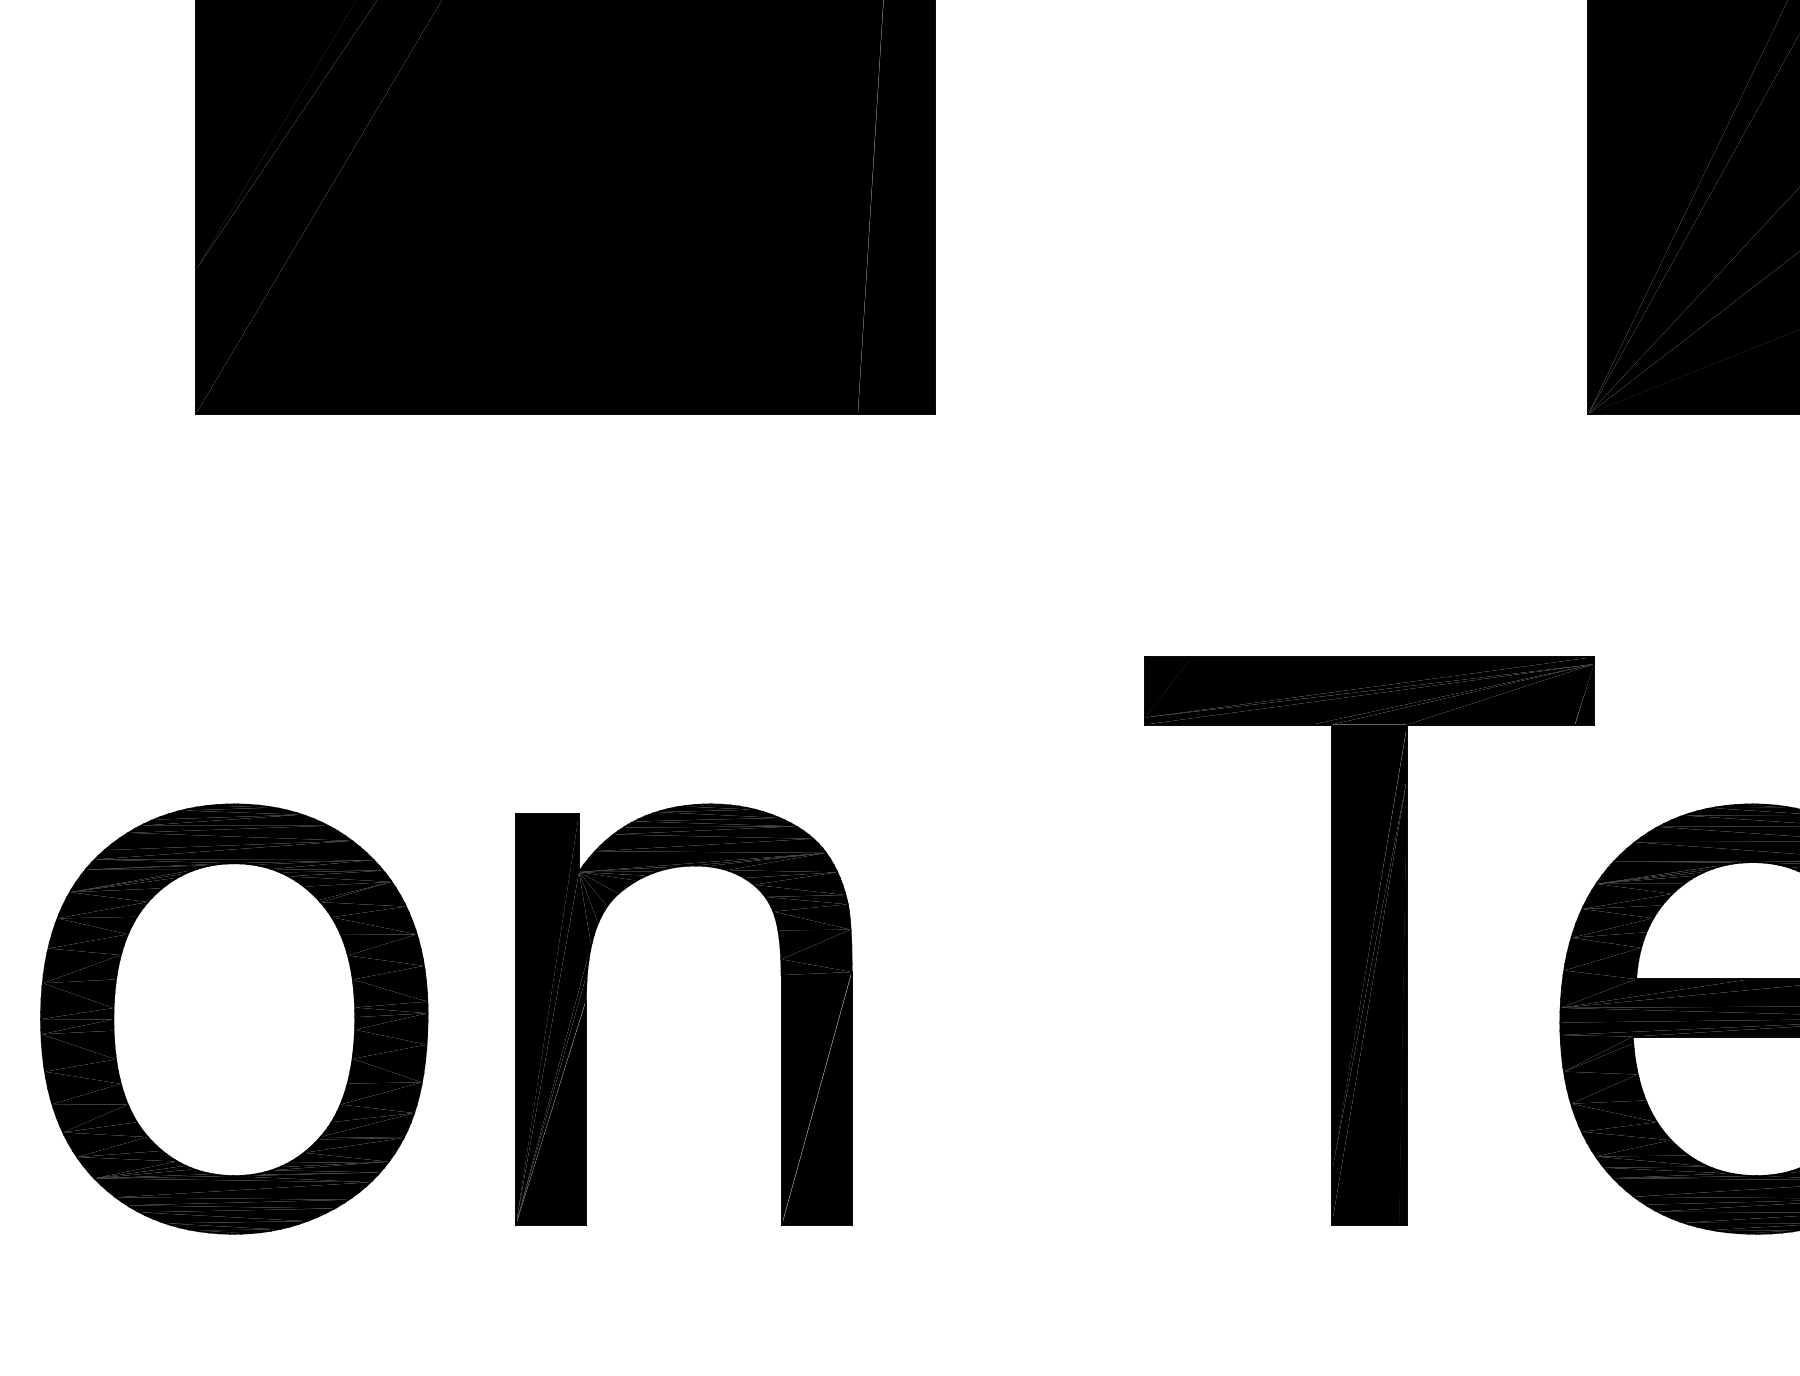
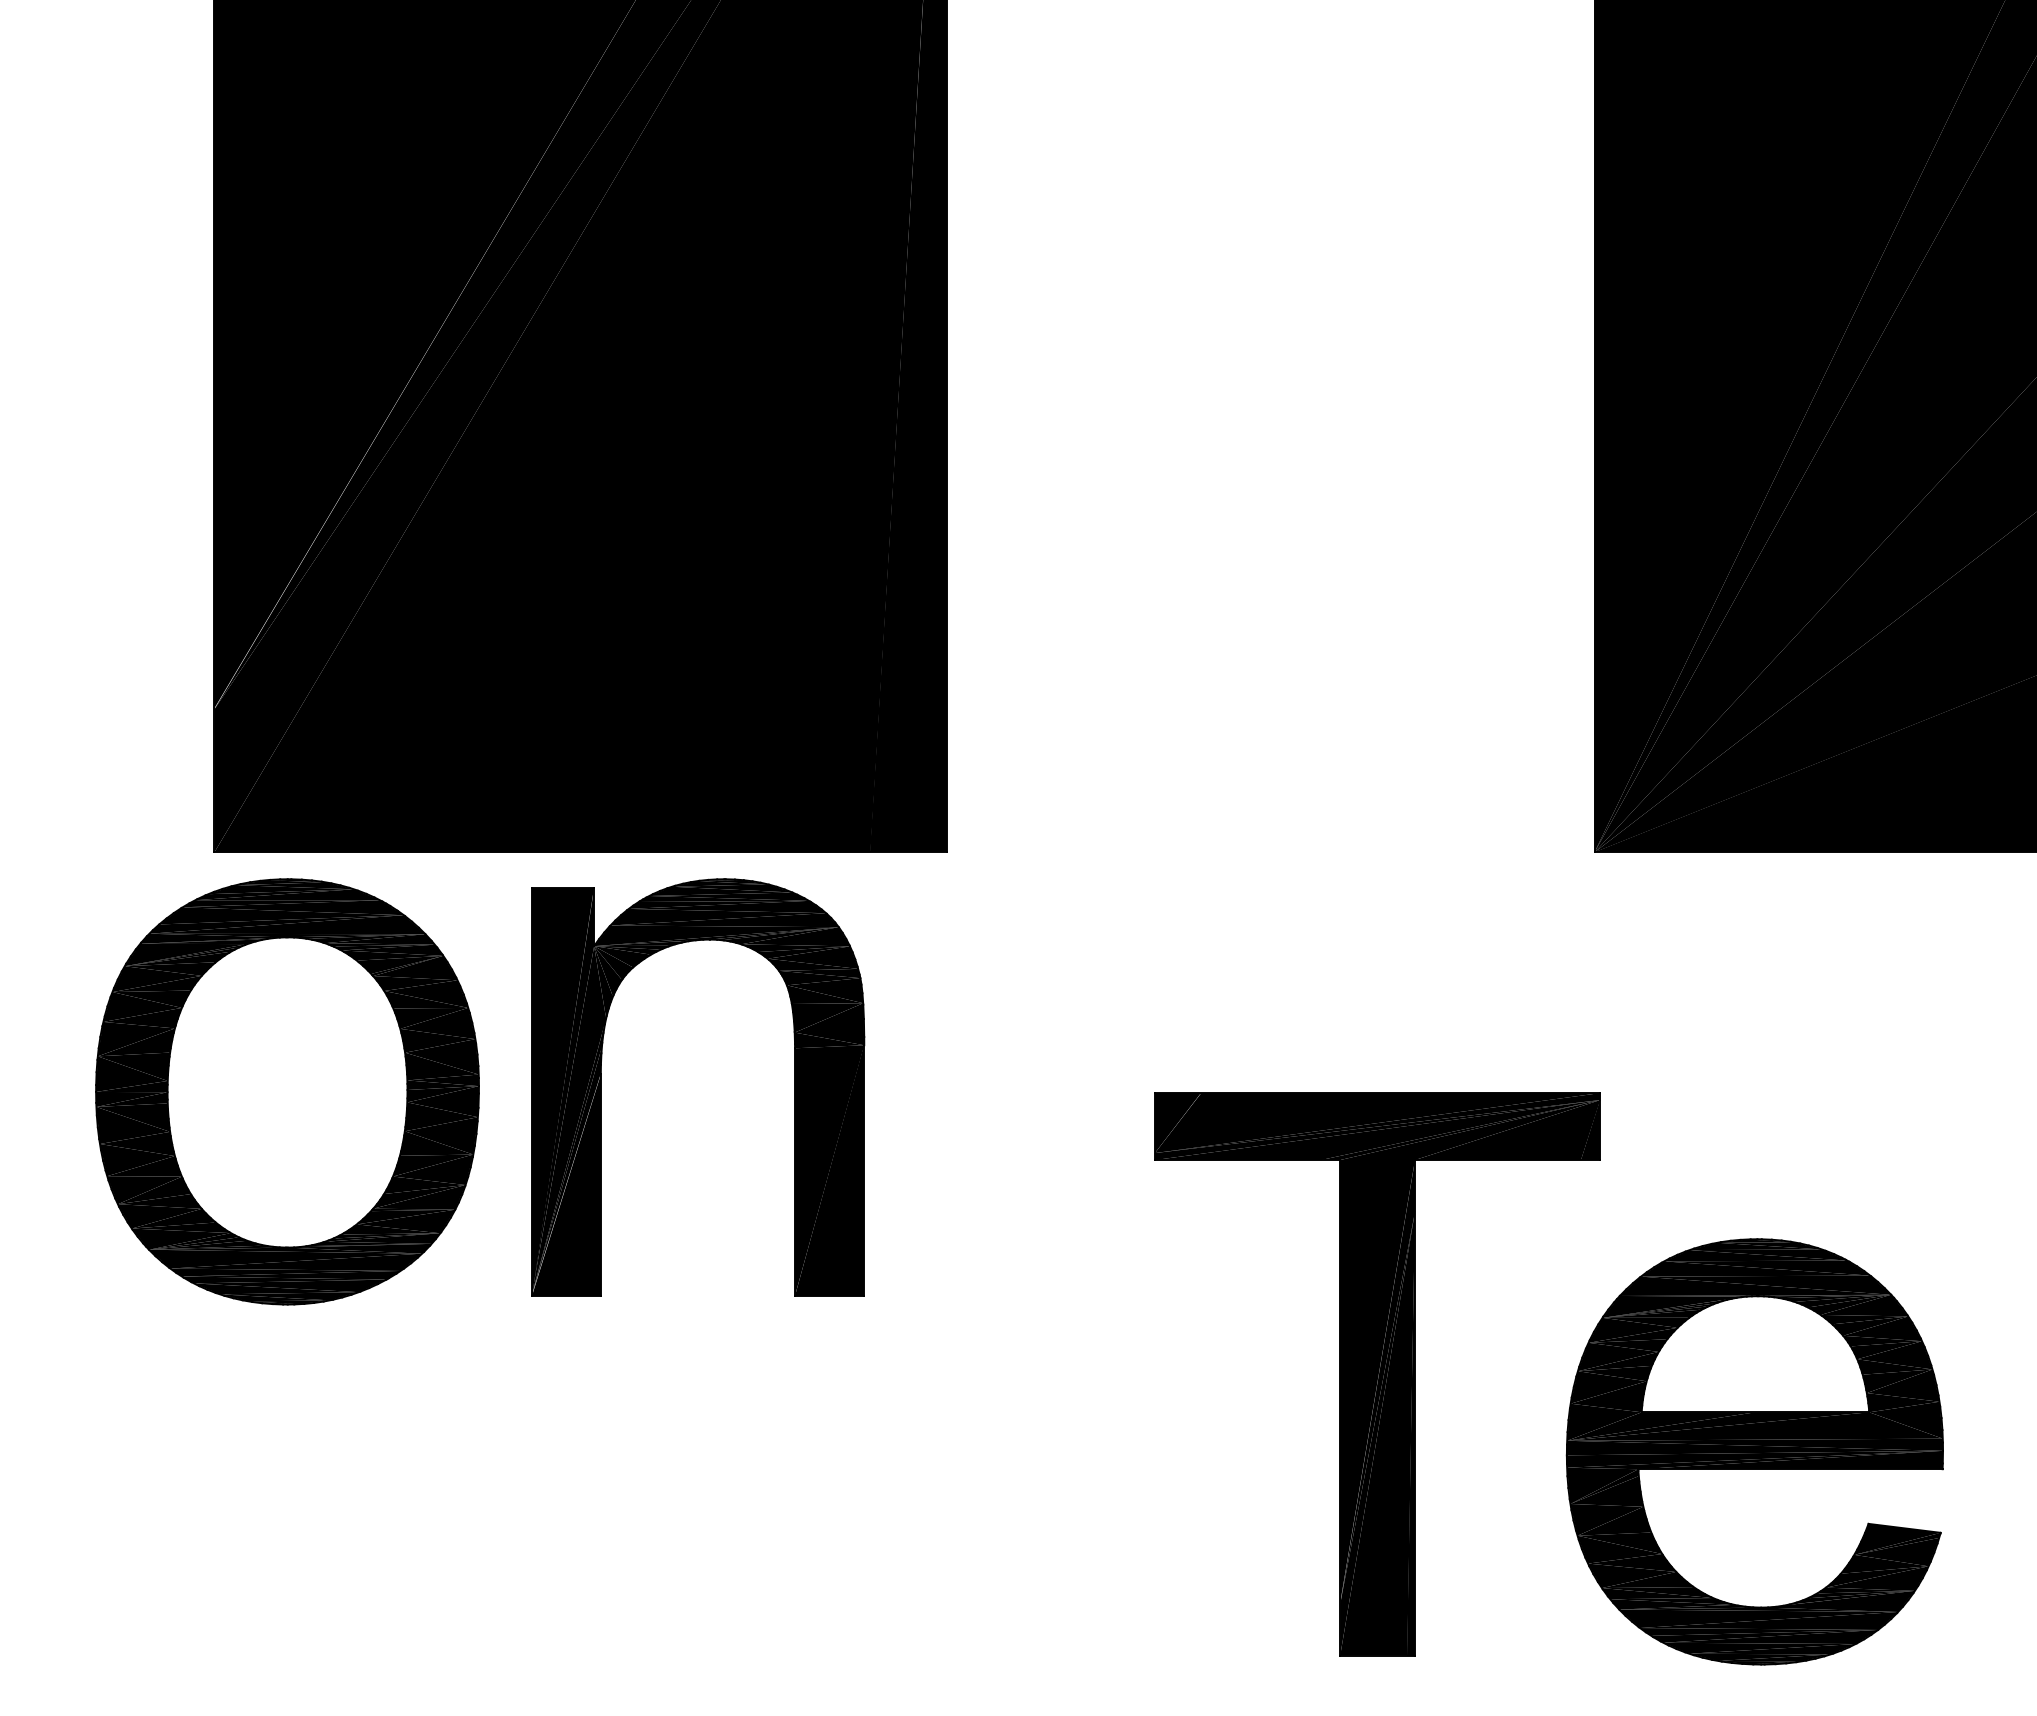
part: (781, 1014) -> (794, 1087), moved
part: (234, 1018) -> (287, 1091), moved

